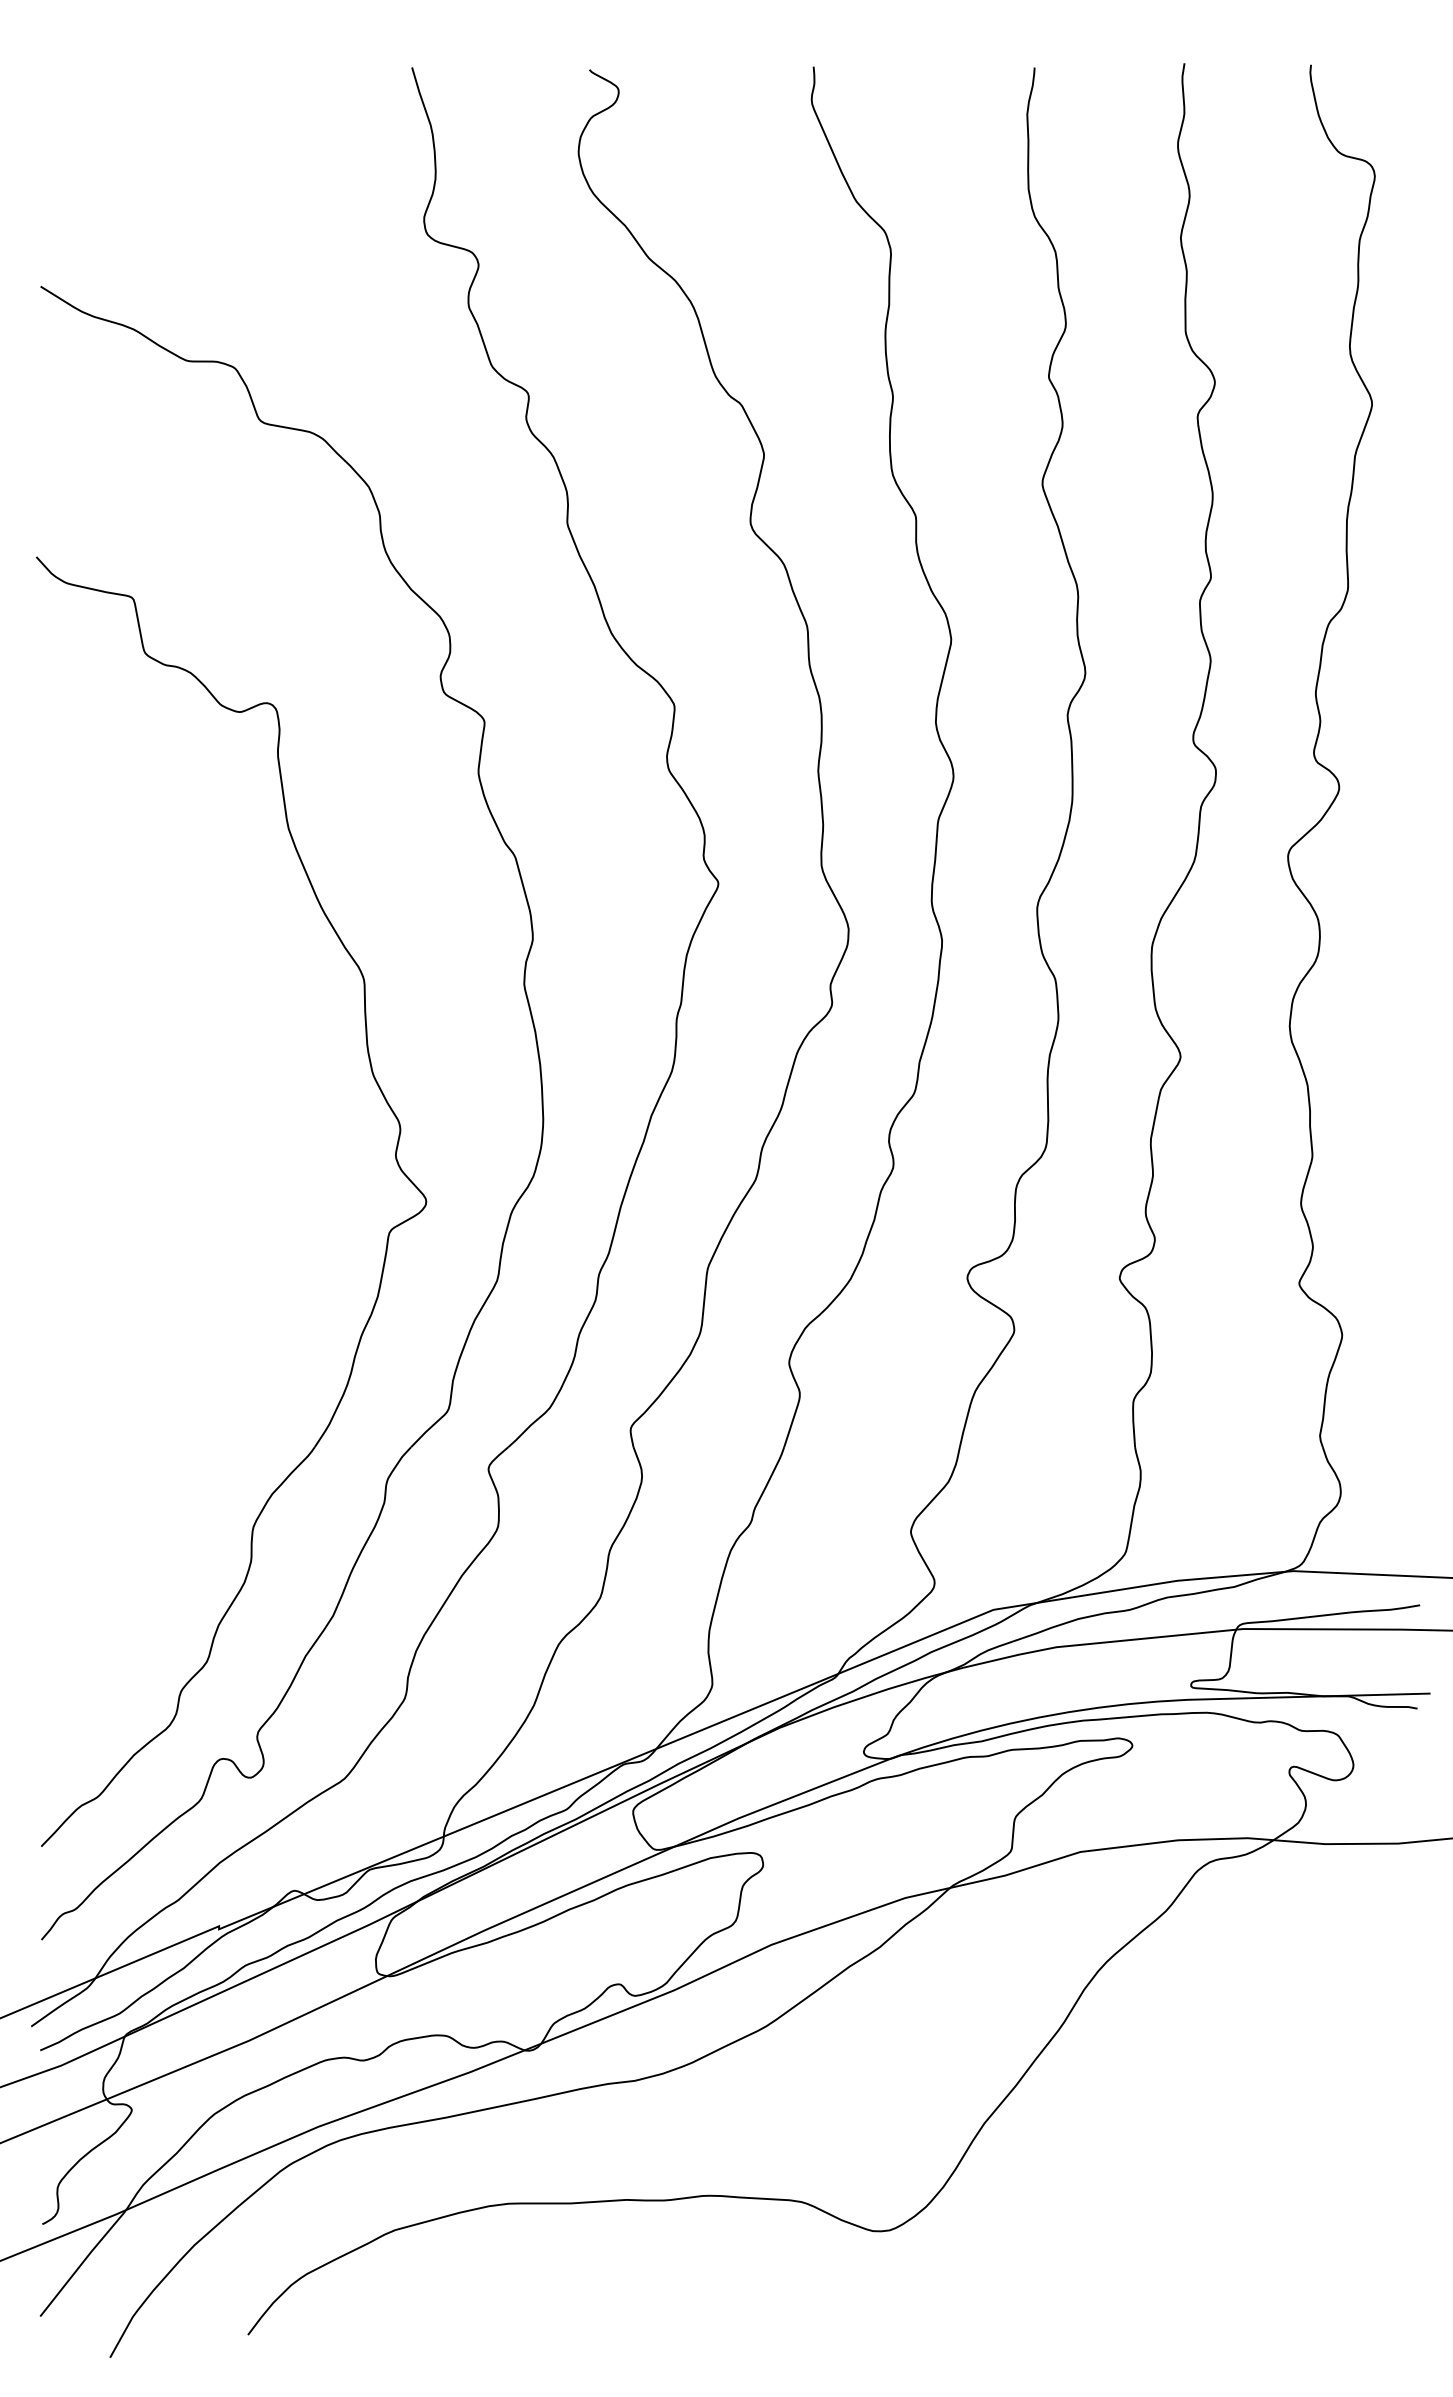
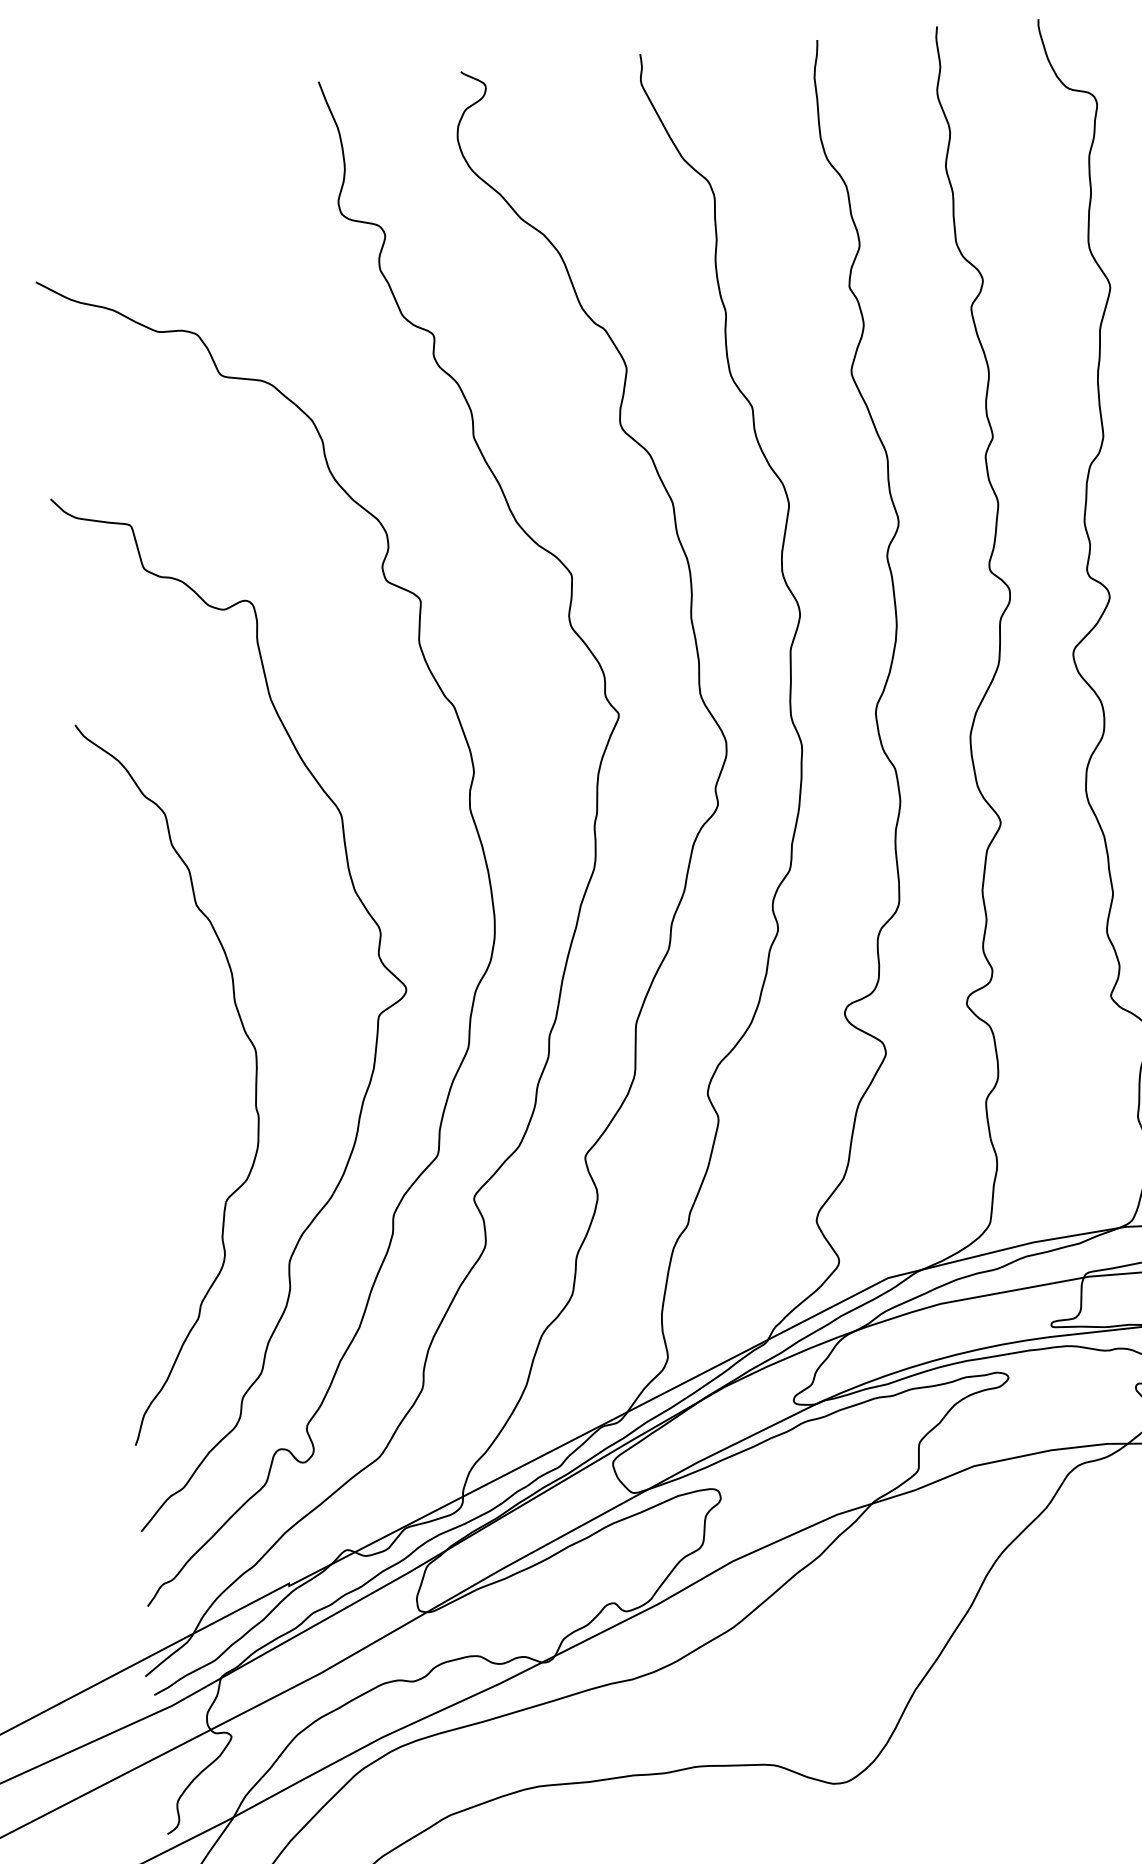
part: (229, 1300) -> (255, 1081), added

